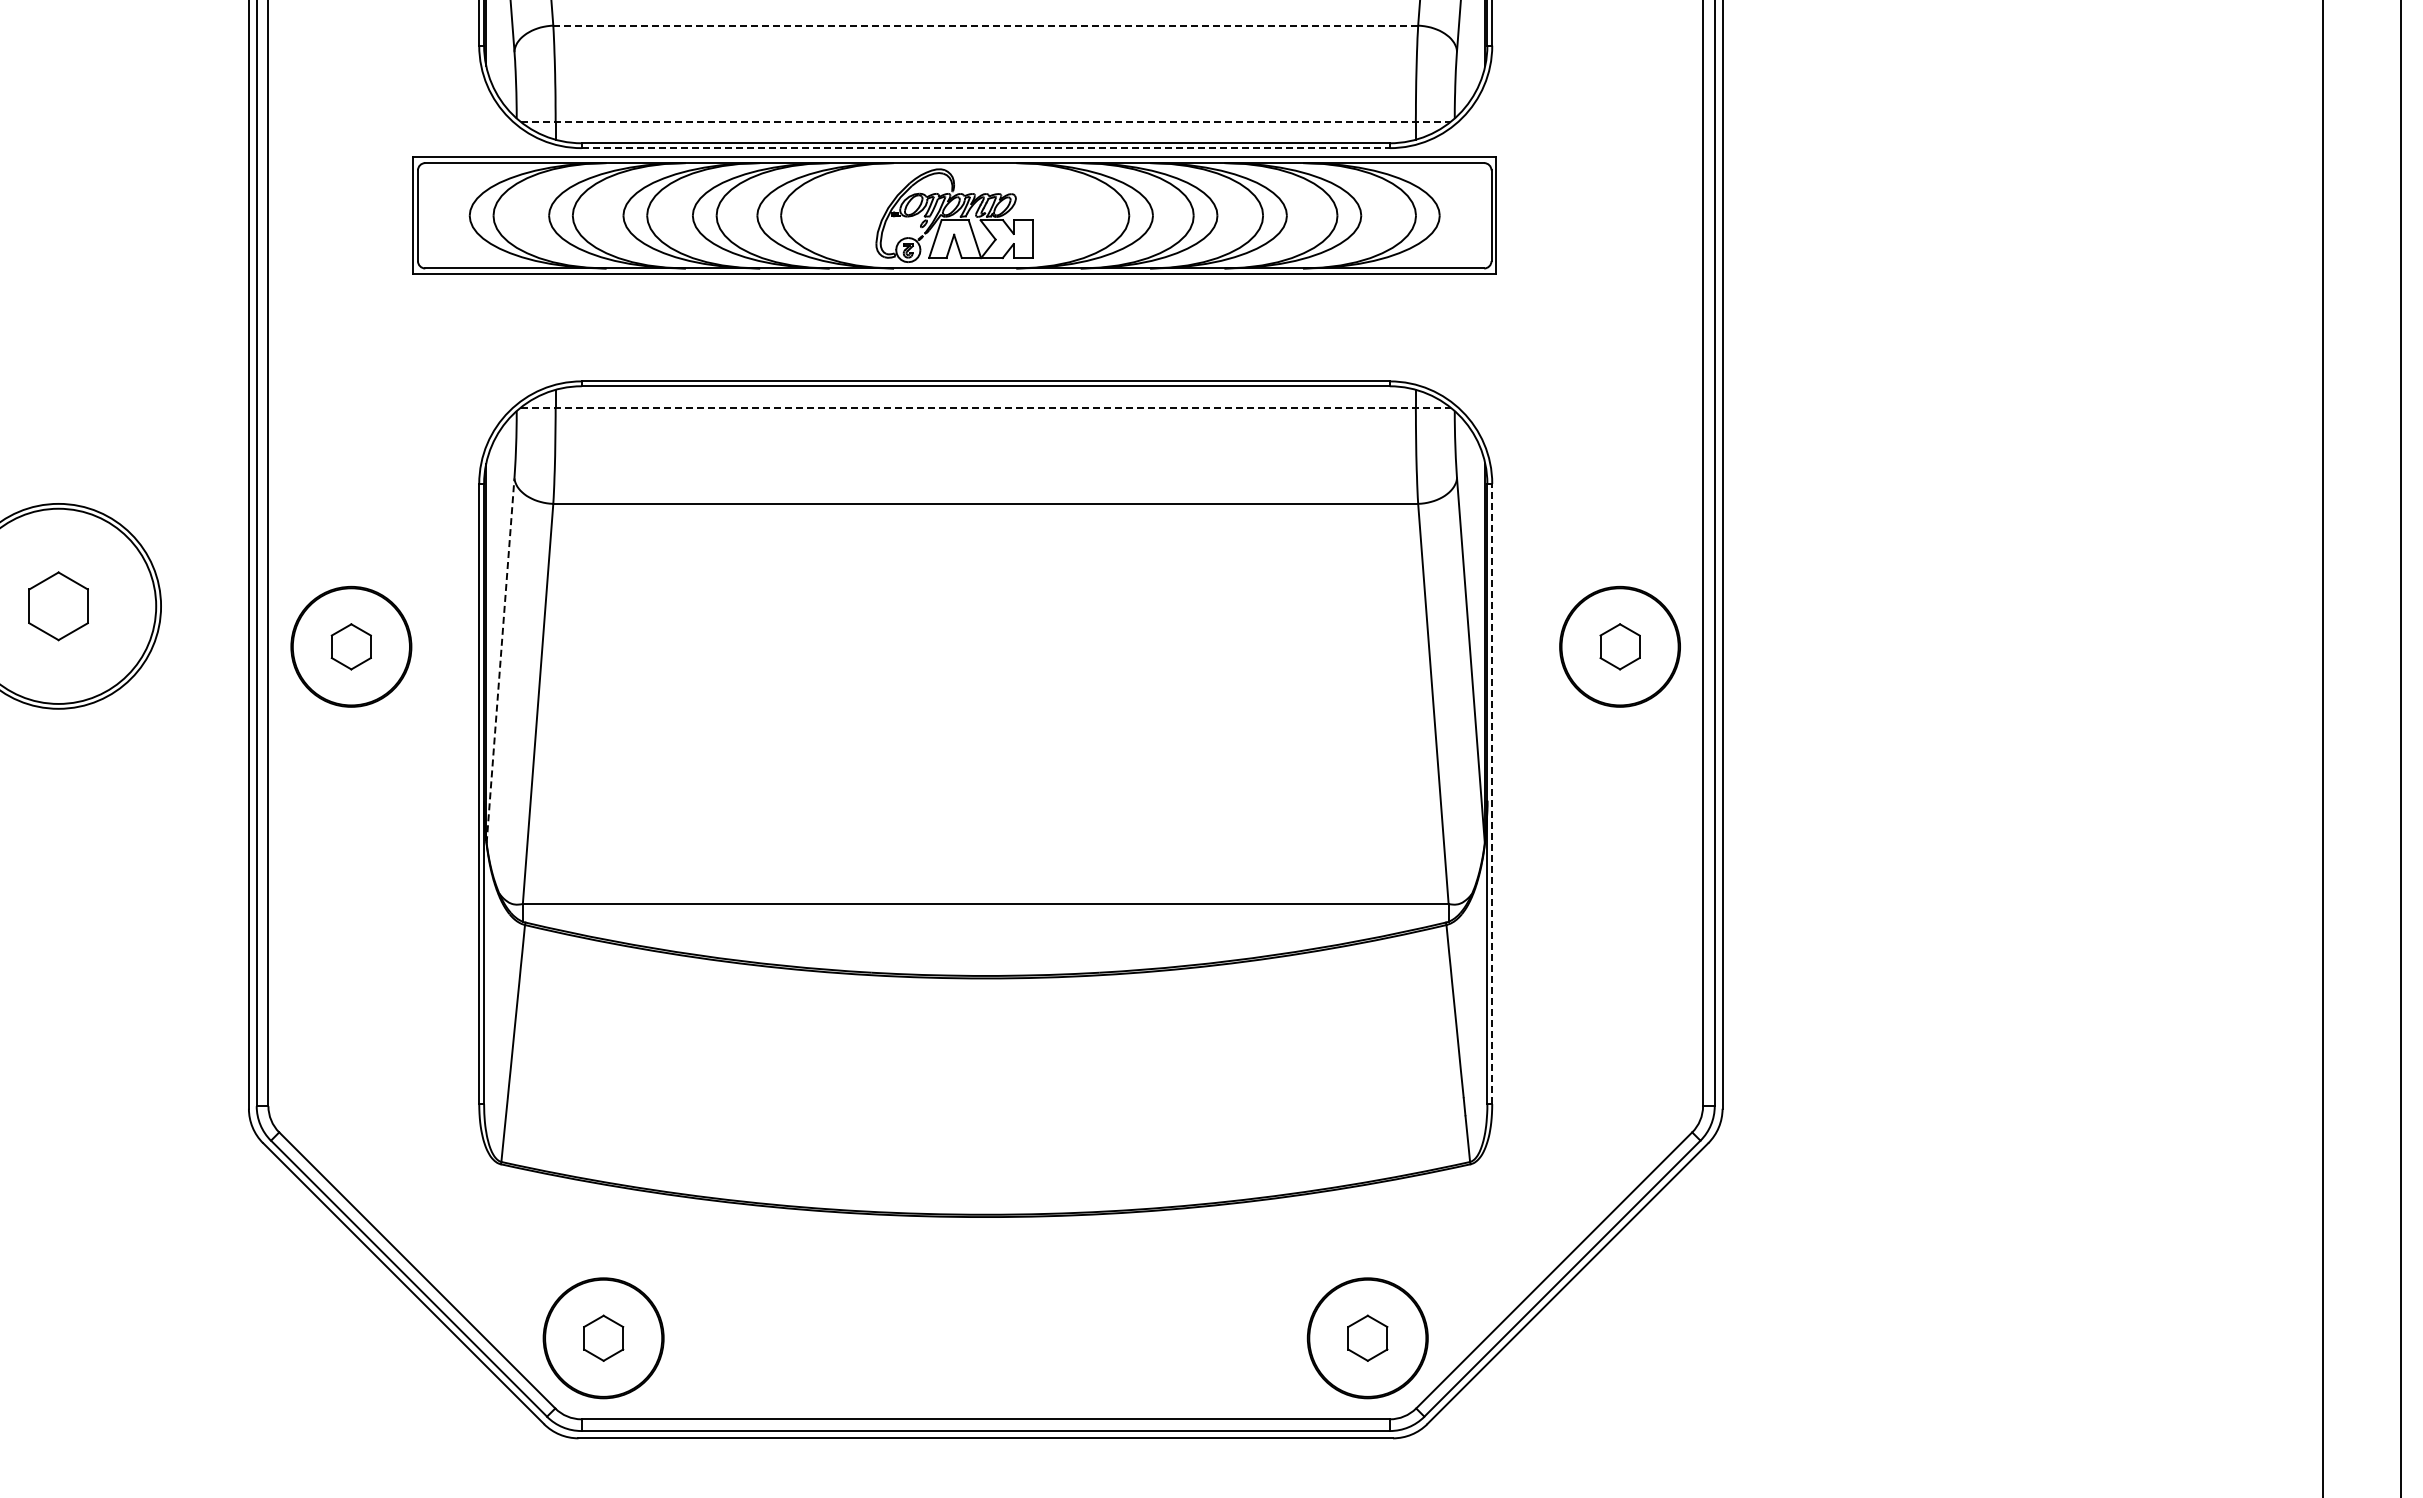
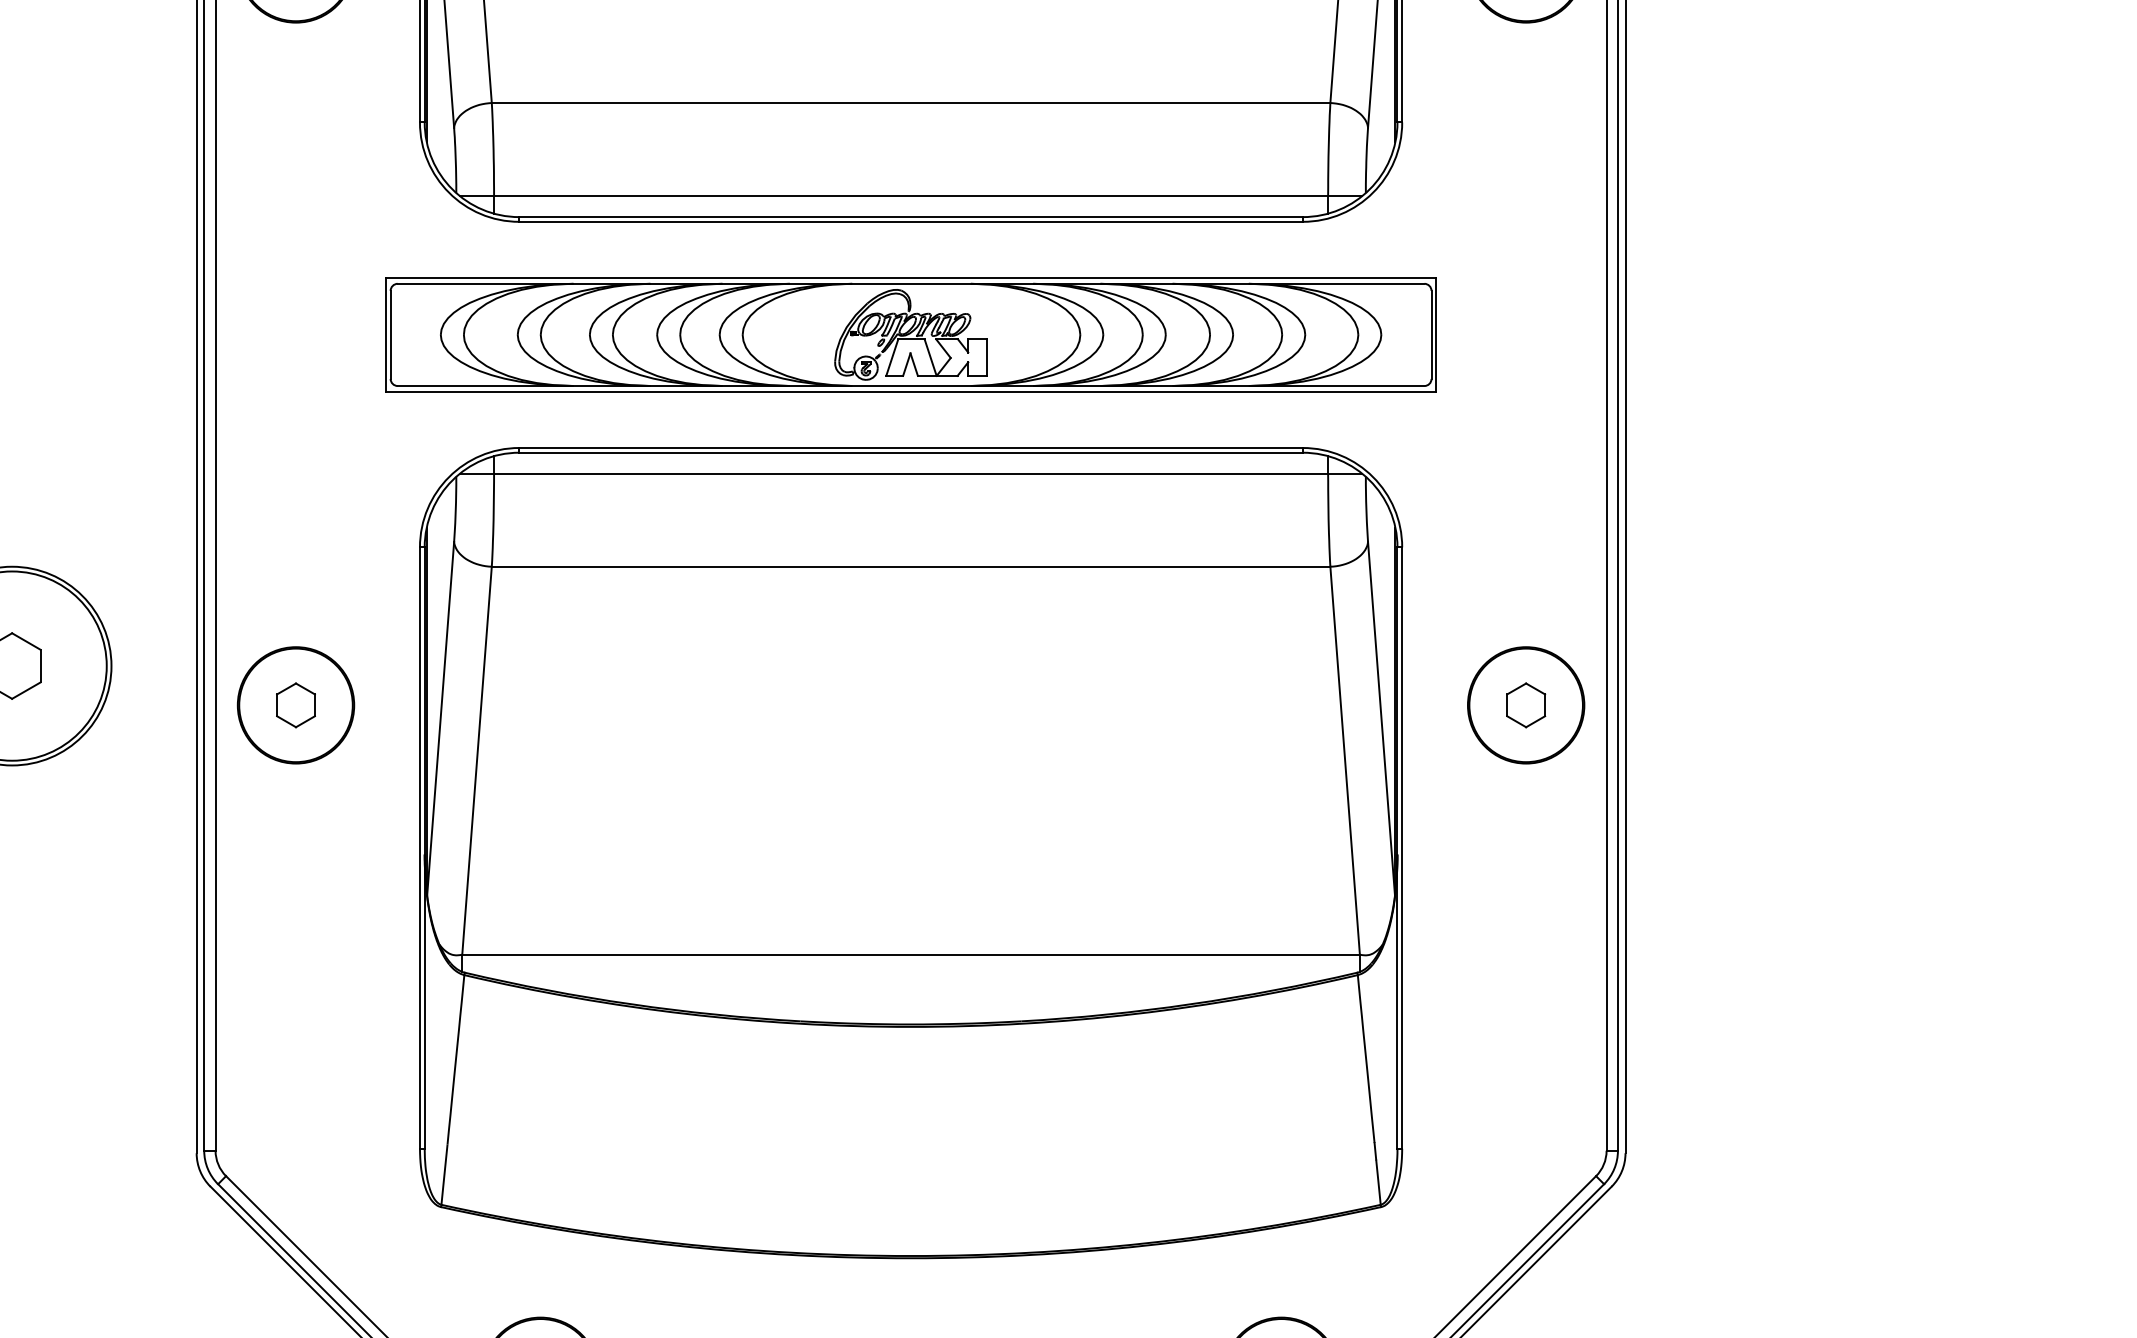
line: (985, 25) -> (910, 102), dashed -> solid
line: (986, 121) -> (911, 195), dashed -> solid
line: (986, 148) -> (911, 222), dashed -> solid
part: (954, 215) -> (910, 334), moved
line: (986, 407) -> (911, 473), dashed -> solid
line: (500, 660) -> (440, 718), dashed -> solid
line: (1492, 793) -> (1402, 847), dashed -> solid

